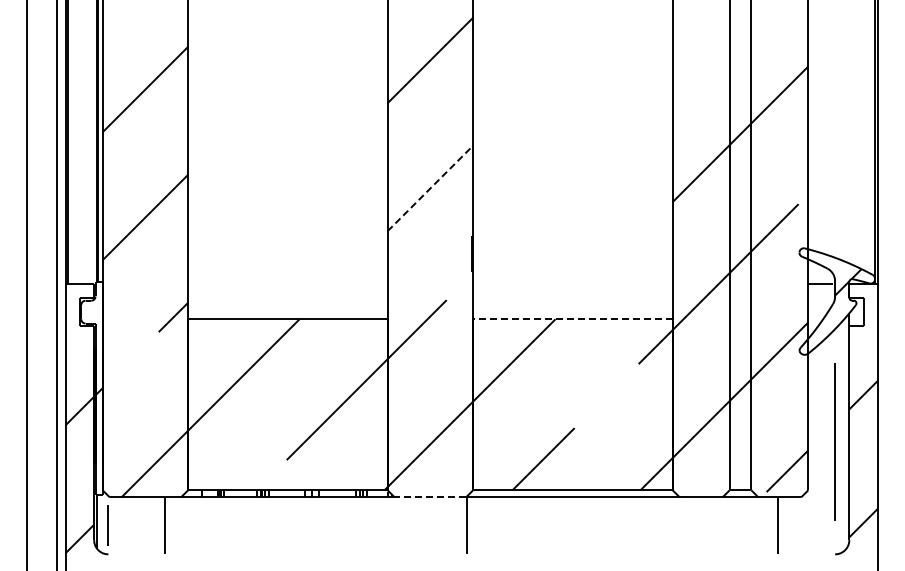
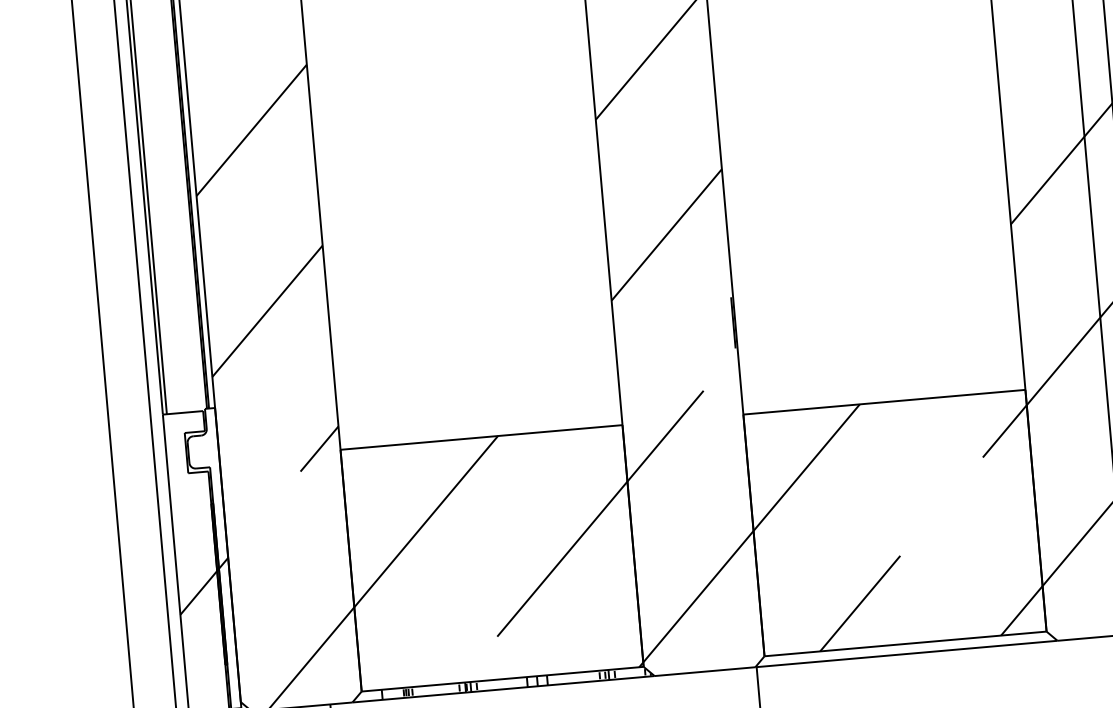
line: (430, 188) -> (666, 234), dashed -> solid
line: (572, 319) -> (883, 402), dashed -> solid
line: (430, 497) -> (705, 671), dashed -> solid

